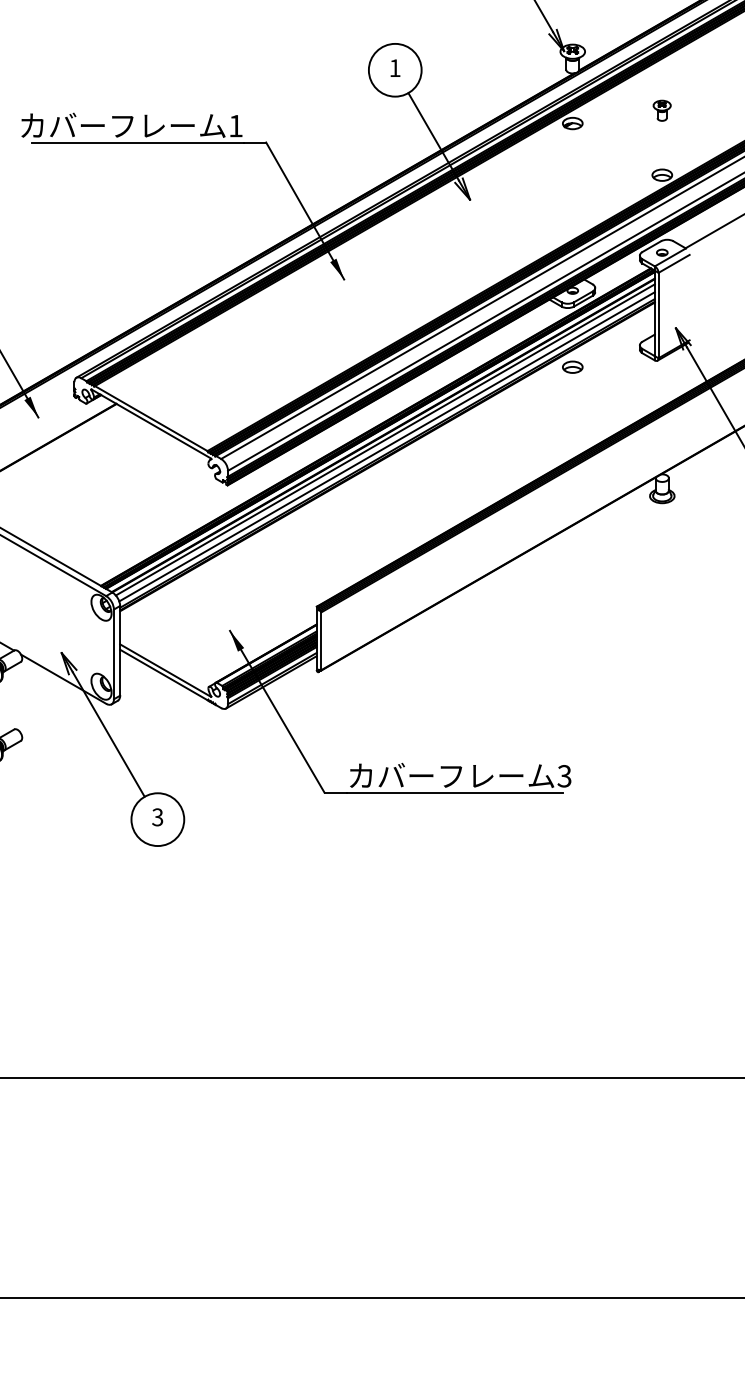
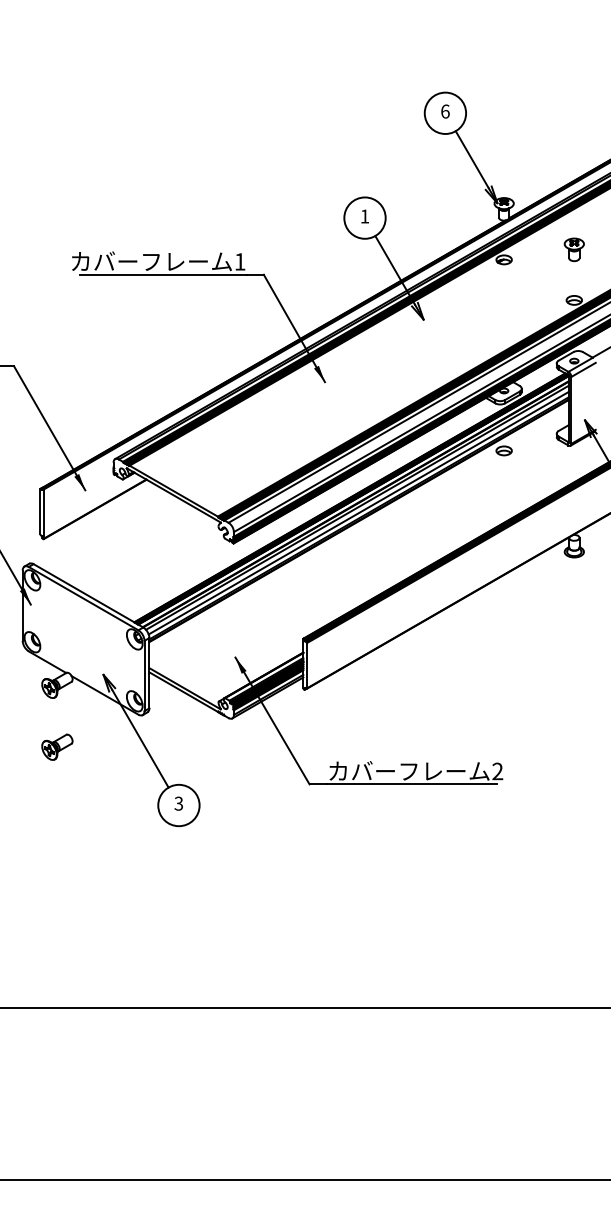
part: (661, 110) -> (573, 249), size x1.43
text: (564, 776) -> (497, 771), 3 -> 2

